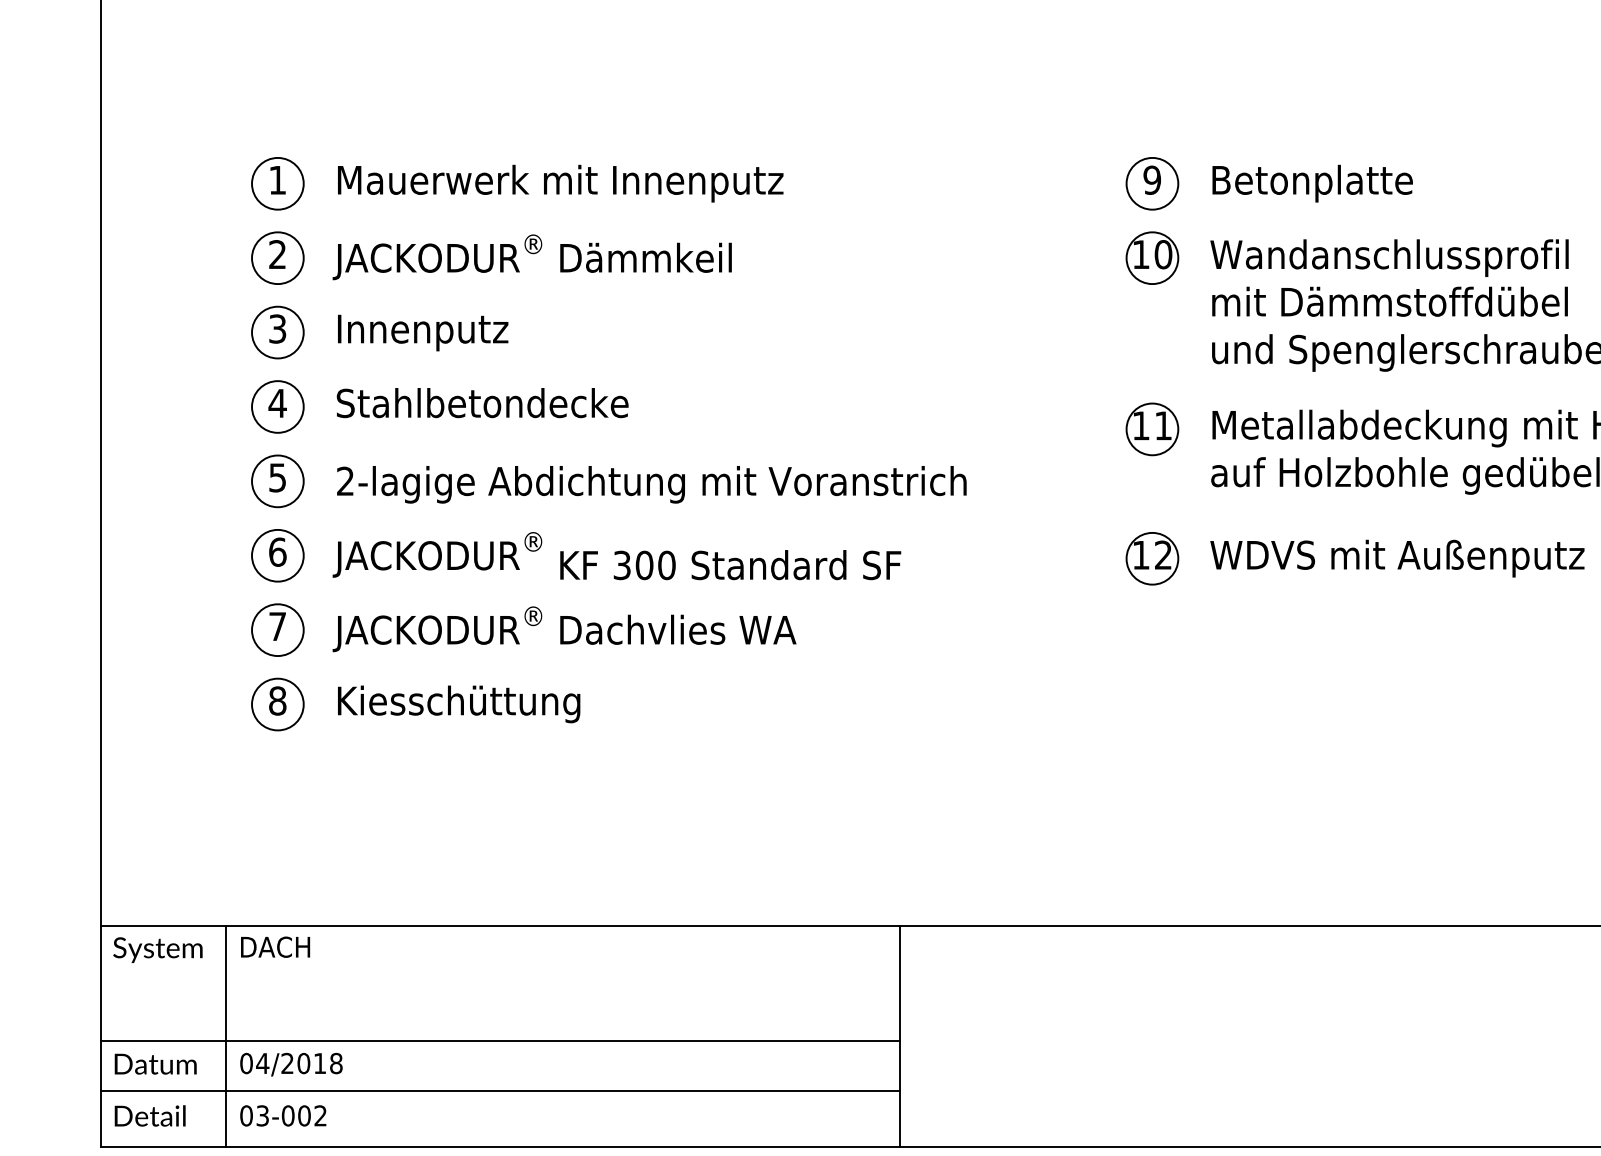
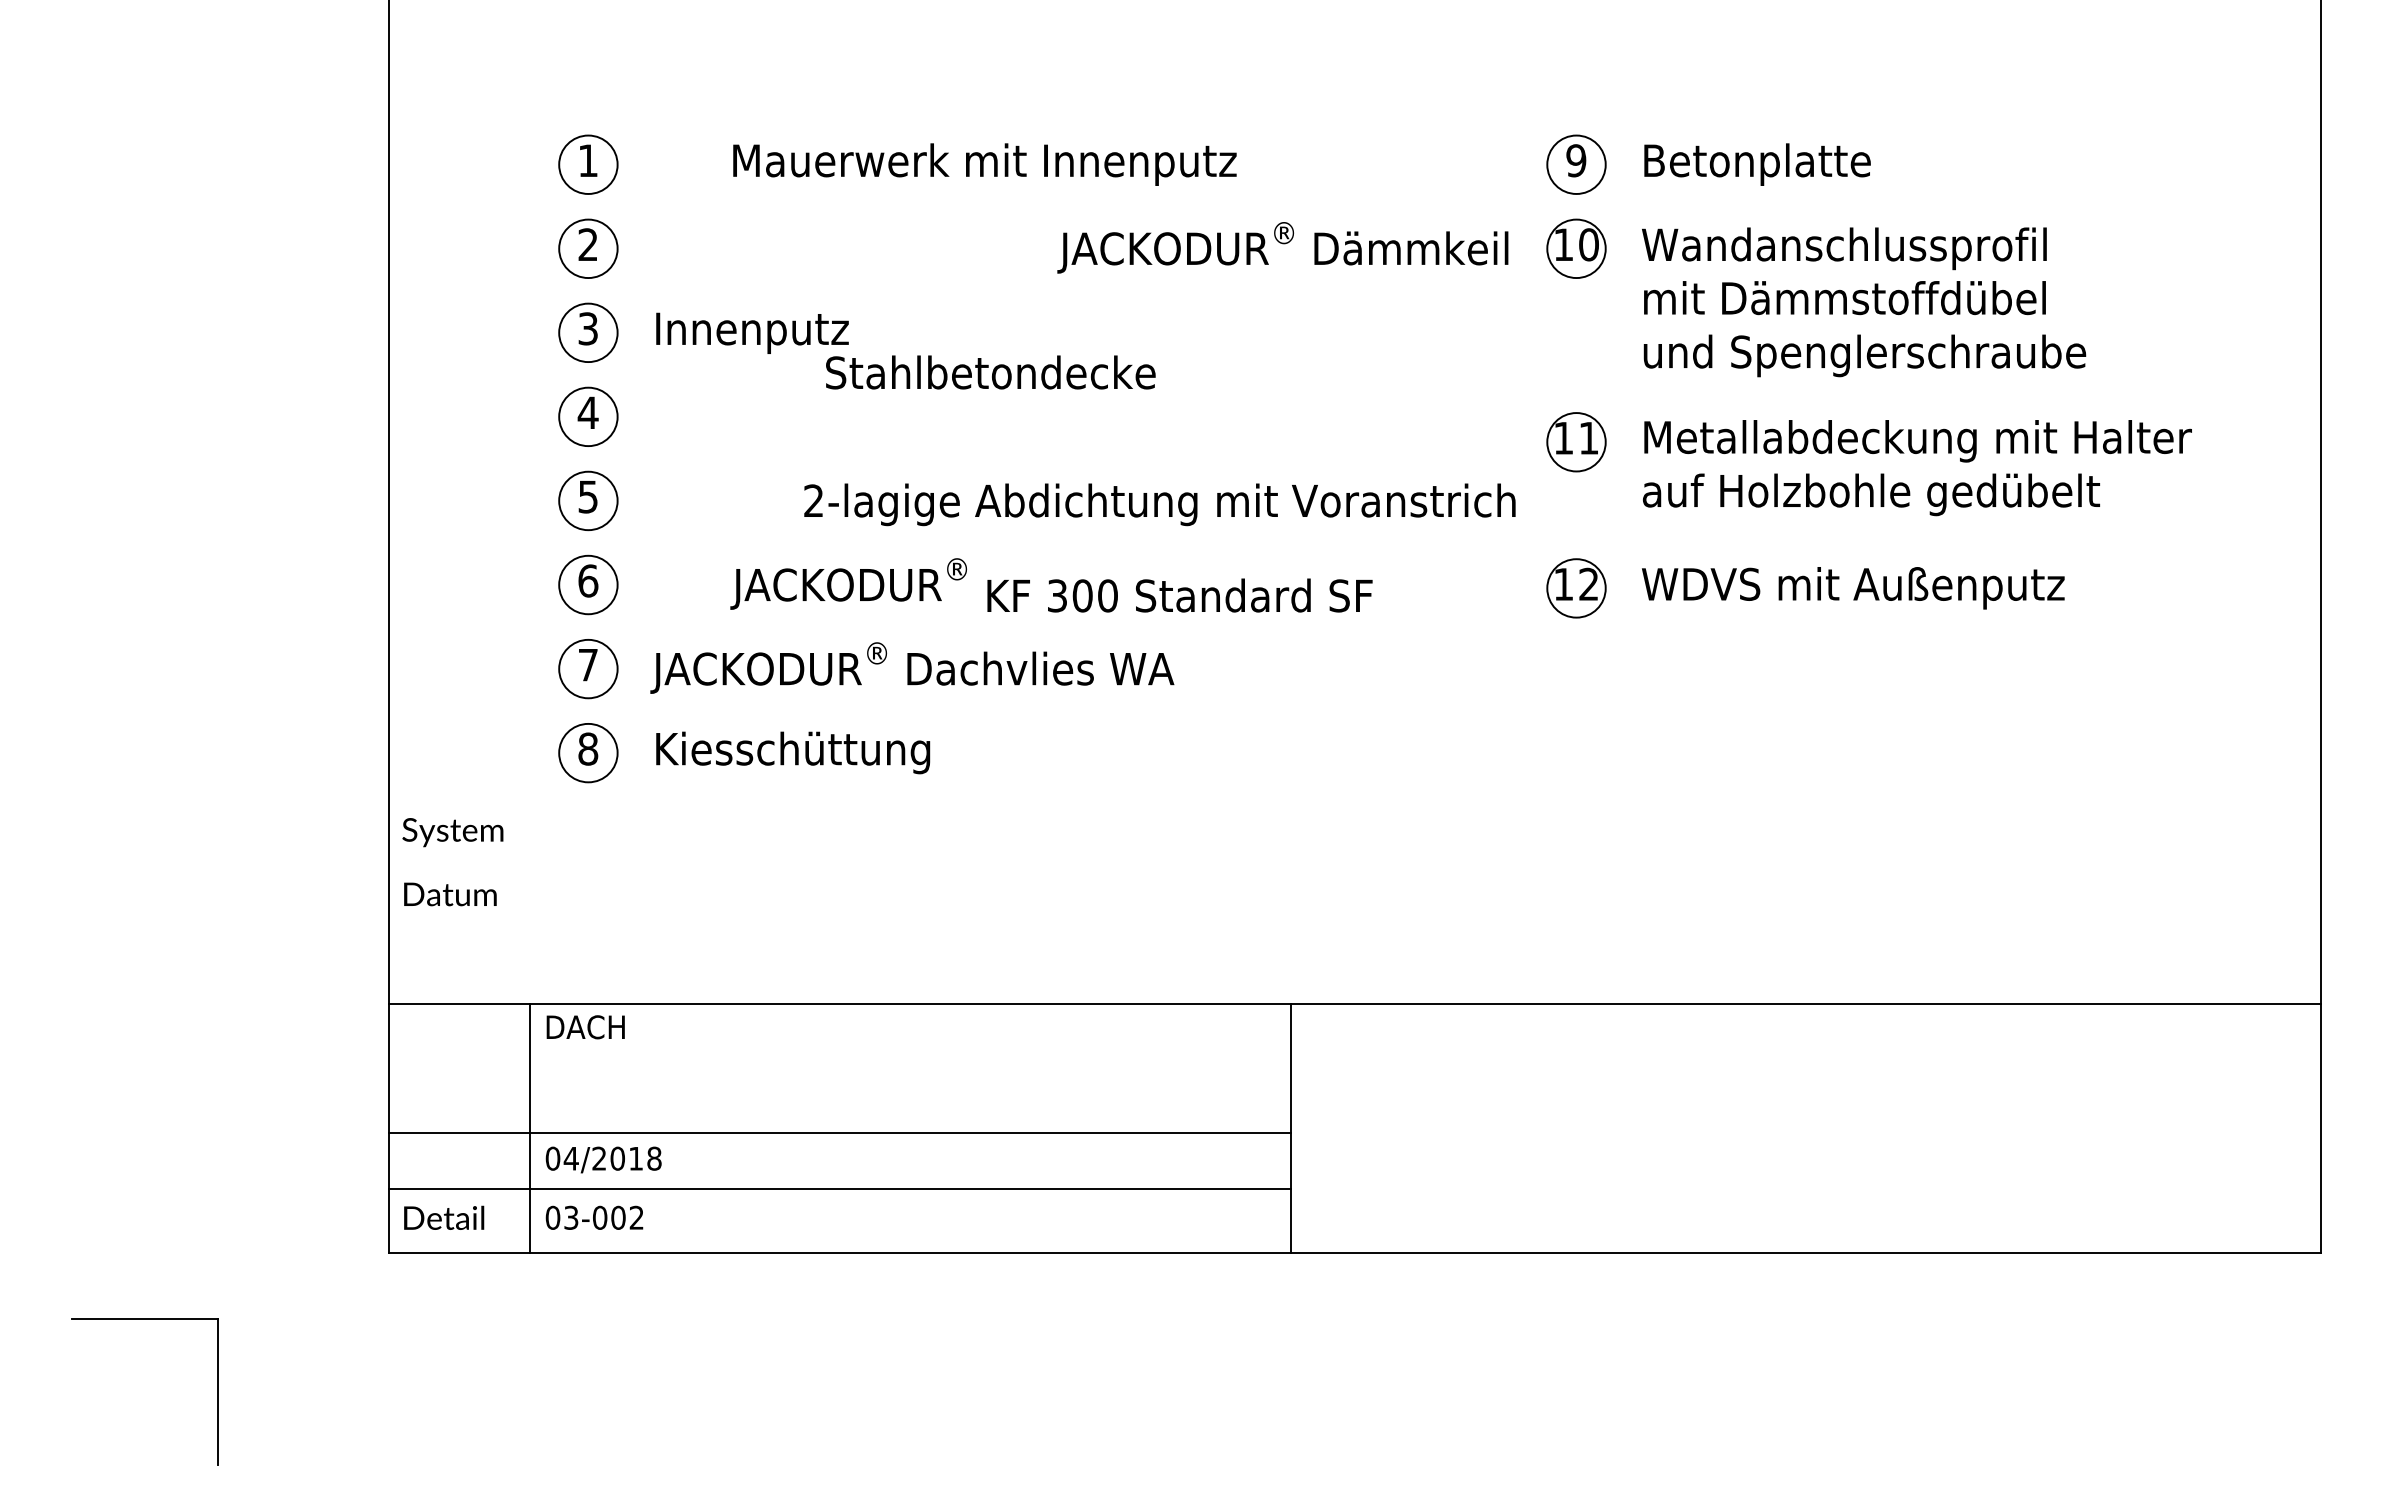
text: (560, 183) -> (984, 164), moved
text: (531, 257) -> (1282, 247), moved
text: (482, 403) -> (990, 372), moved
text: (651, 484) -> (1159, 504), moved
text: (616, 556) -> (1051, 585), moved
text: (157, 950) -> (452, 832), moved
text: (155, 1064) -> (450, 894), moved

